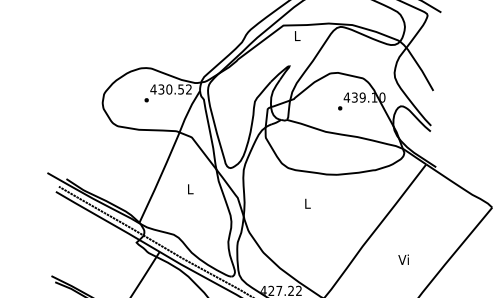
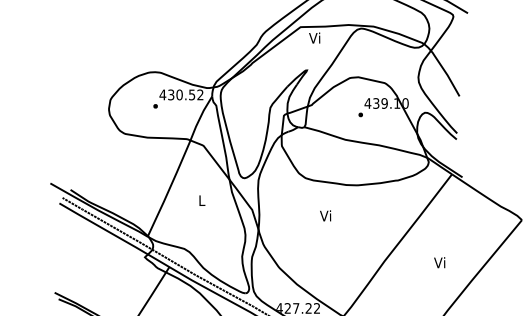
text: (296, 35) -> (314, 37), L -> Vi
text: (306, 203) -> (325, 215), L -> Vi
text: (403, 259) -> (439, 262), moved

